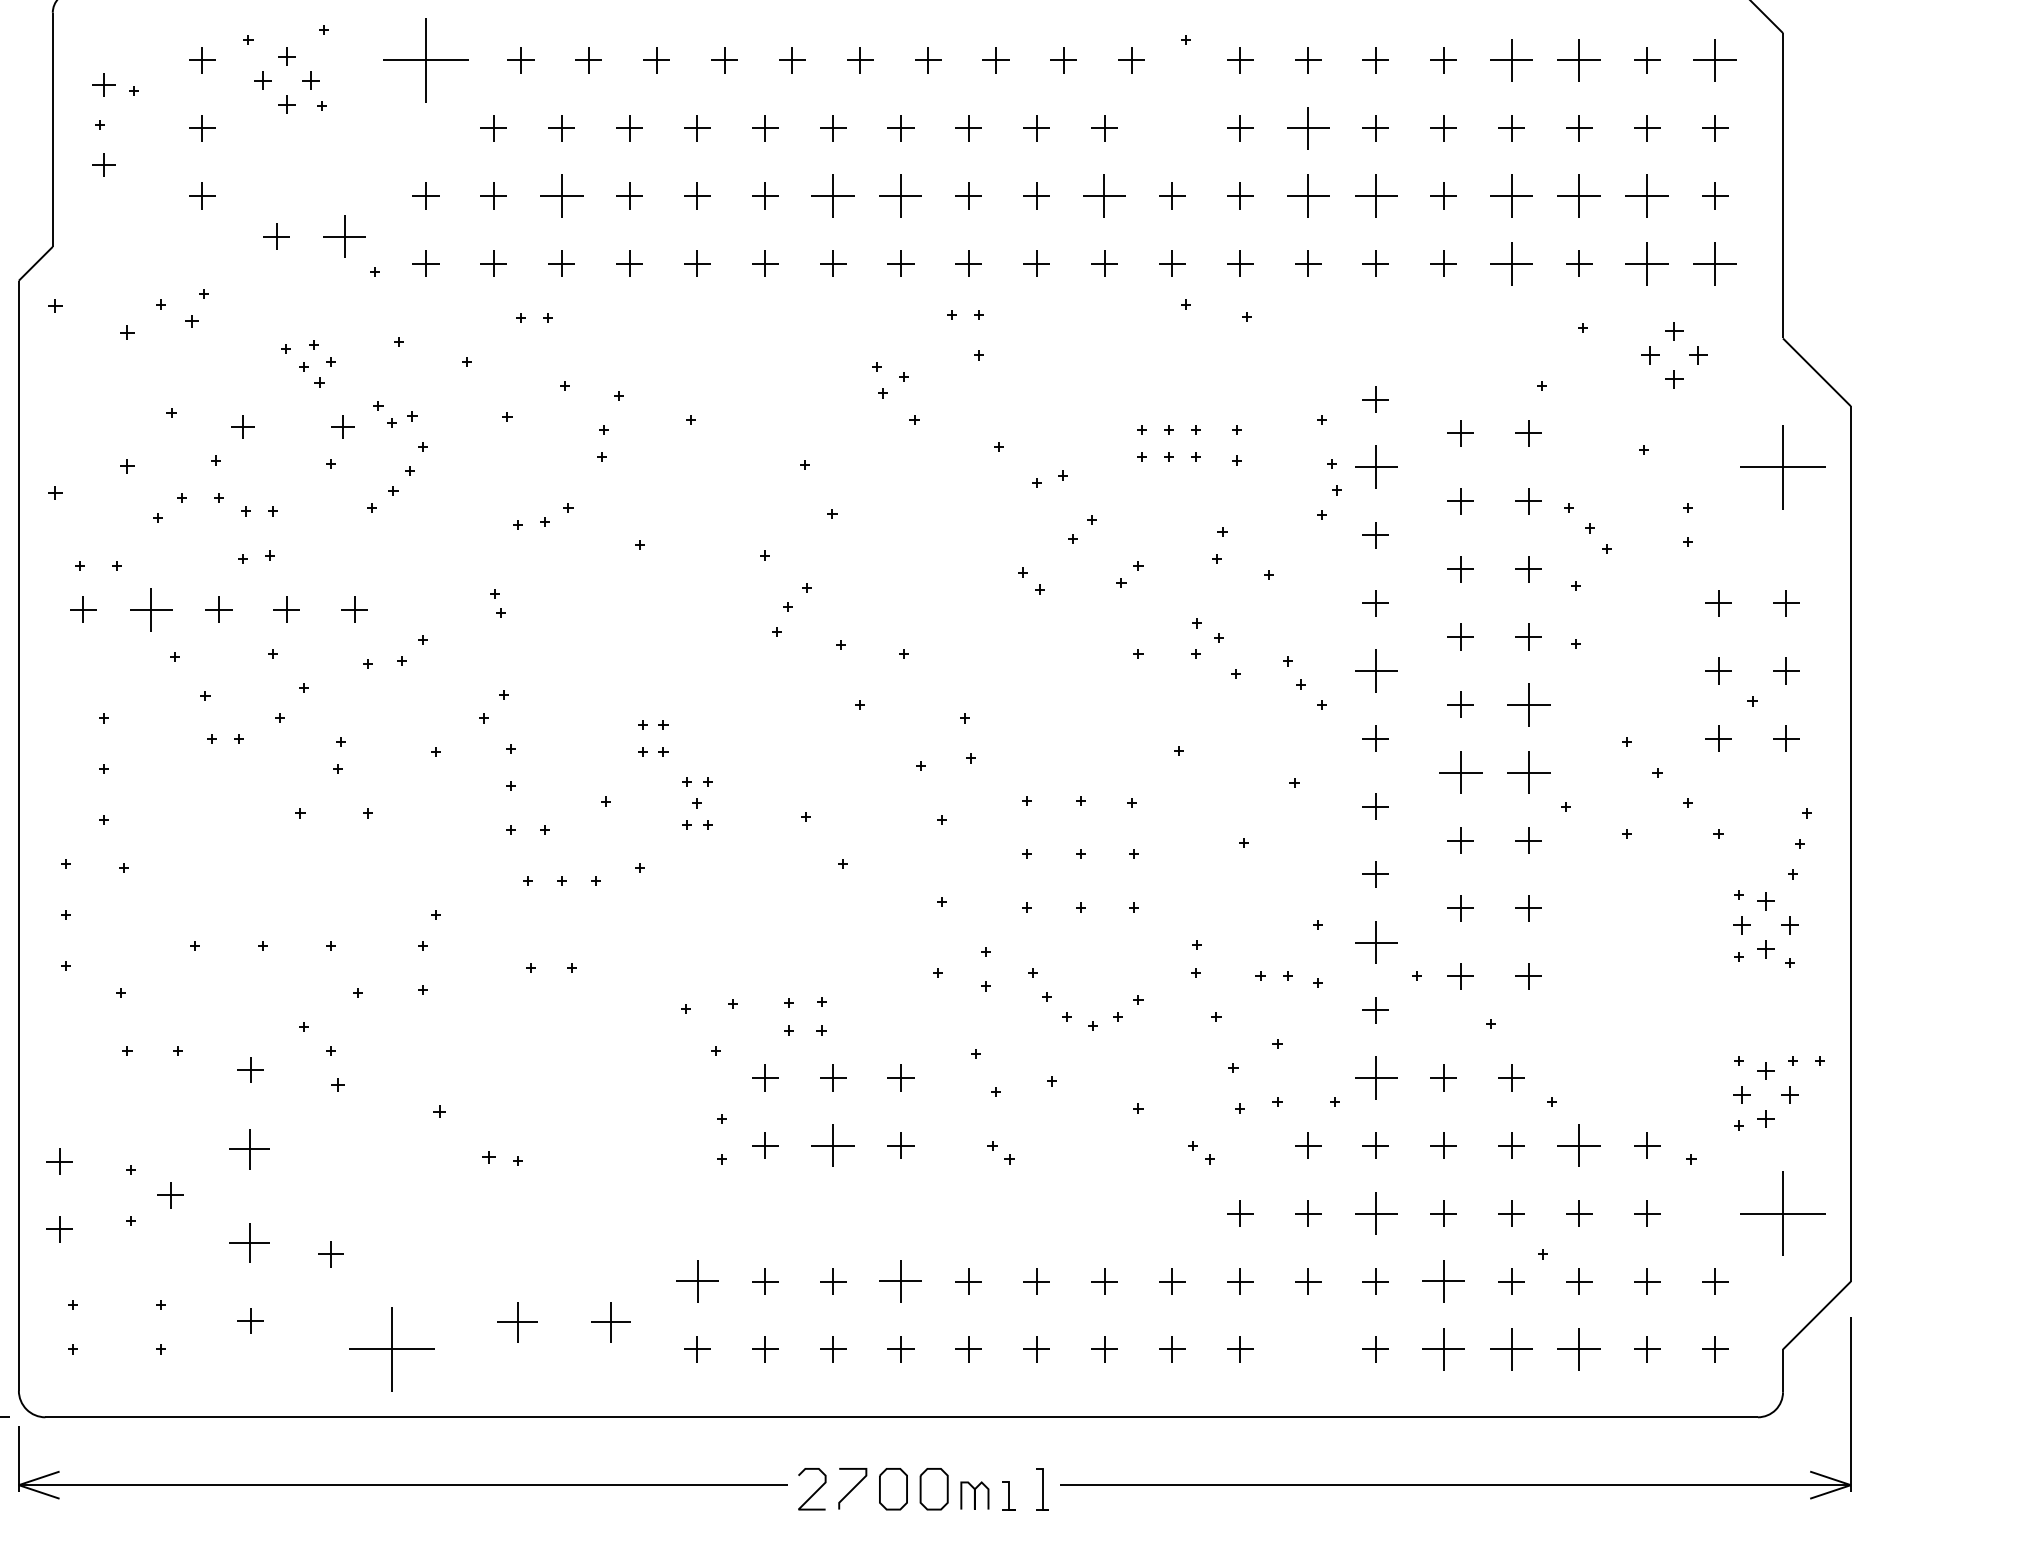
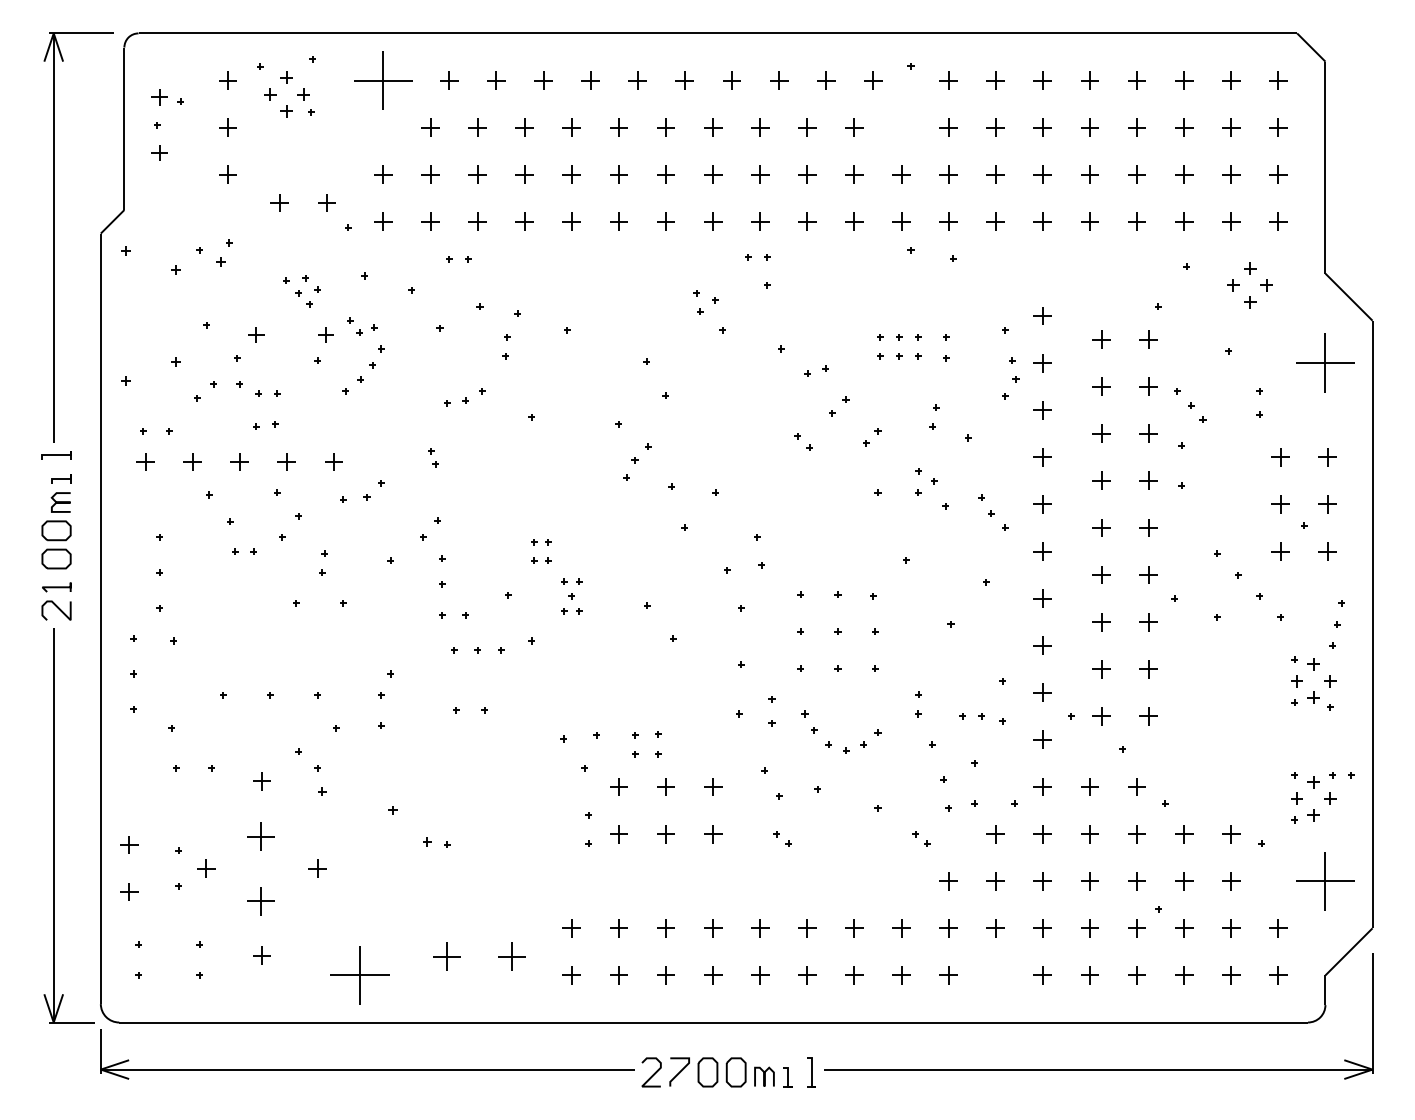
part: (1510, 60) -> (1136, 80), size x0.62
part: (1579, 60) -> (1184, 80), size x0.62
part: (1715, 60) -> (1278, 80), size x0.62
part: (1307, 127) -> (995, 127), size x0.62
part: (561, 195) -> (477, 174), size x0.62
part: (832, 195) -> (665, 174), size x0.62
part: (901, 195) -> (713, 174), size x0.62
part: (1104, 195) -> (854, 174), size x0.62
part: (1307, 195) -> (995, 174), size x0.62
part: (1375, 195) -> (1042, 174), size x0.62
part: (1510, 195) -> (1136, 174), size x0.62
part: (1579, 195) -> (1184, 174), size x0.62
part: (1647, 195) -> (1231, 174), size x0.62
part: (343, 235) -> (326, 202), size x0.62
part: (1510, 263) -> (1136, 221), size x0.62
part: (1647, 263) -> (1231, 221), size x0.62
part: (1715, 263) -> (1278, 221), size x0.62
part: (1375, 467) -> (1042, 363), size x0.62
part: (150, 609) -> (192, 461), size x0.62
part: (1375, 671) -> (1042, 504), size x0.62
part: (1528, 704) -> (1148, 527), size x0.62
part: (1460, 771) -> (1101, 574), size x0.62
part: (1528, 771) -> (1148, 574), size x0.62
part: (1375, 941) -> (1042, 692), size x0.62
part: (1375, 1077) -> (1042, 786), size x0.62
part: (832, 1146) -> (665, 834), size x0.62
part: (1579, 1146) -> (1184, 834), size x0.62
part: (1375, 1214) -> (1042, 881), size x0.62
part: (330, 1254) -> (317, 868), moved
part: (696, 1281) -> (571, 928), size x0.62
part: (901, 1281) -> (713, 928), size x0.62
part: (1443, 1281) -> (1089, 928), size x0.62
part: (1443, 1349) -> (1089, 975), size x0.62
part: (1510, 1349) -> (1136, 975), size x0.62
part: (1579, 1349) -> (1184, 975), size x0.62

